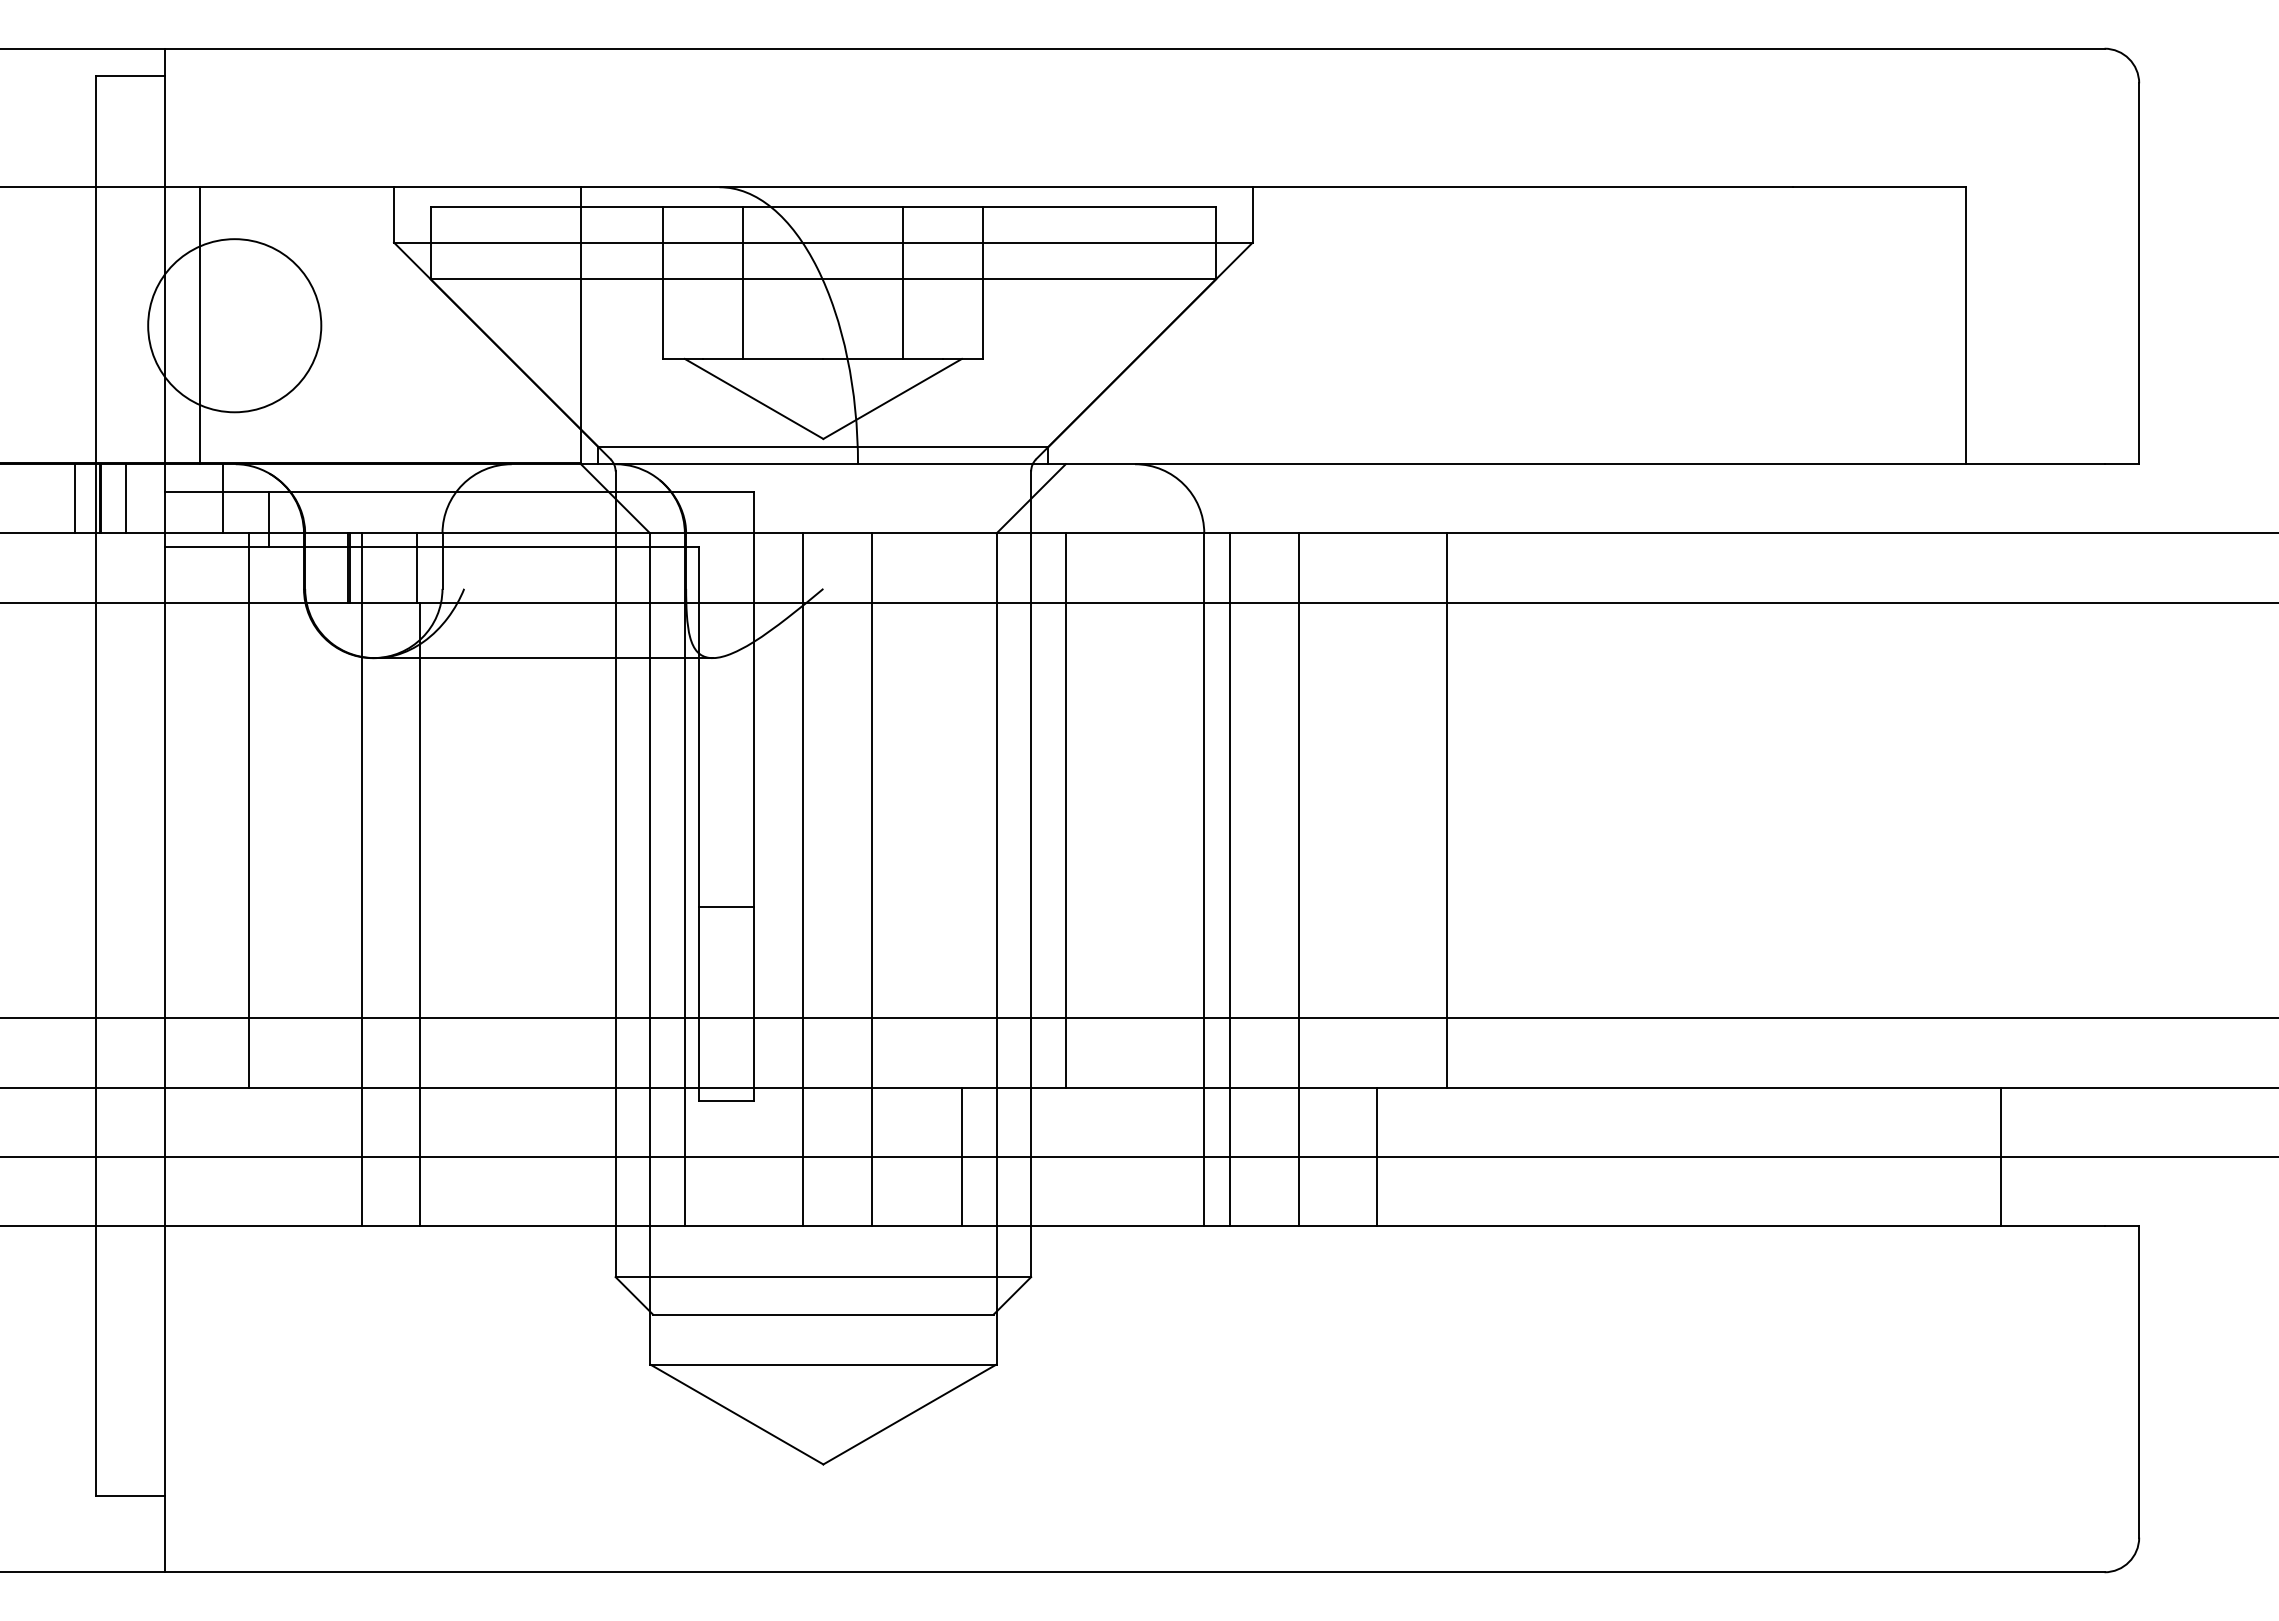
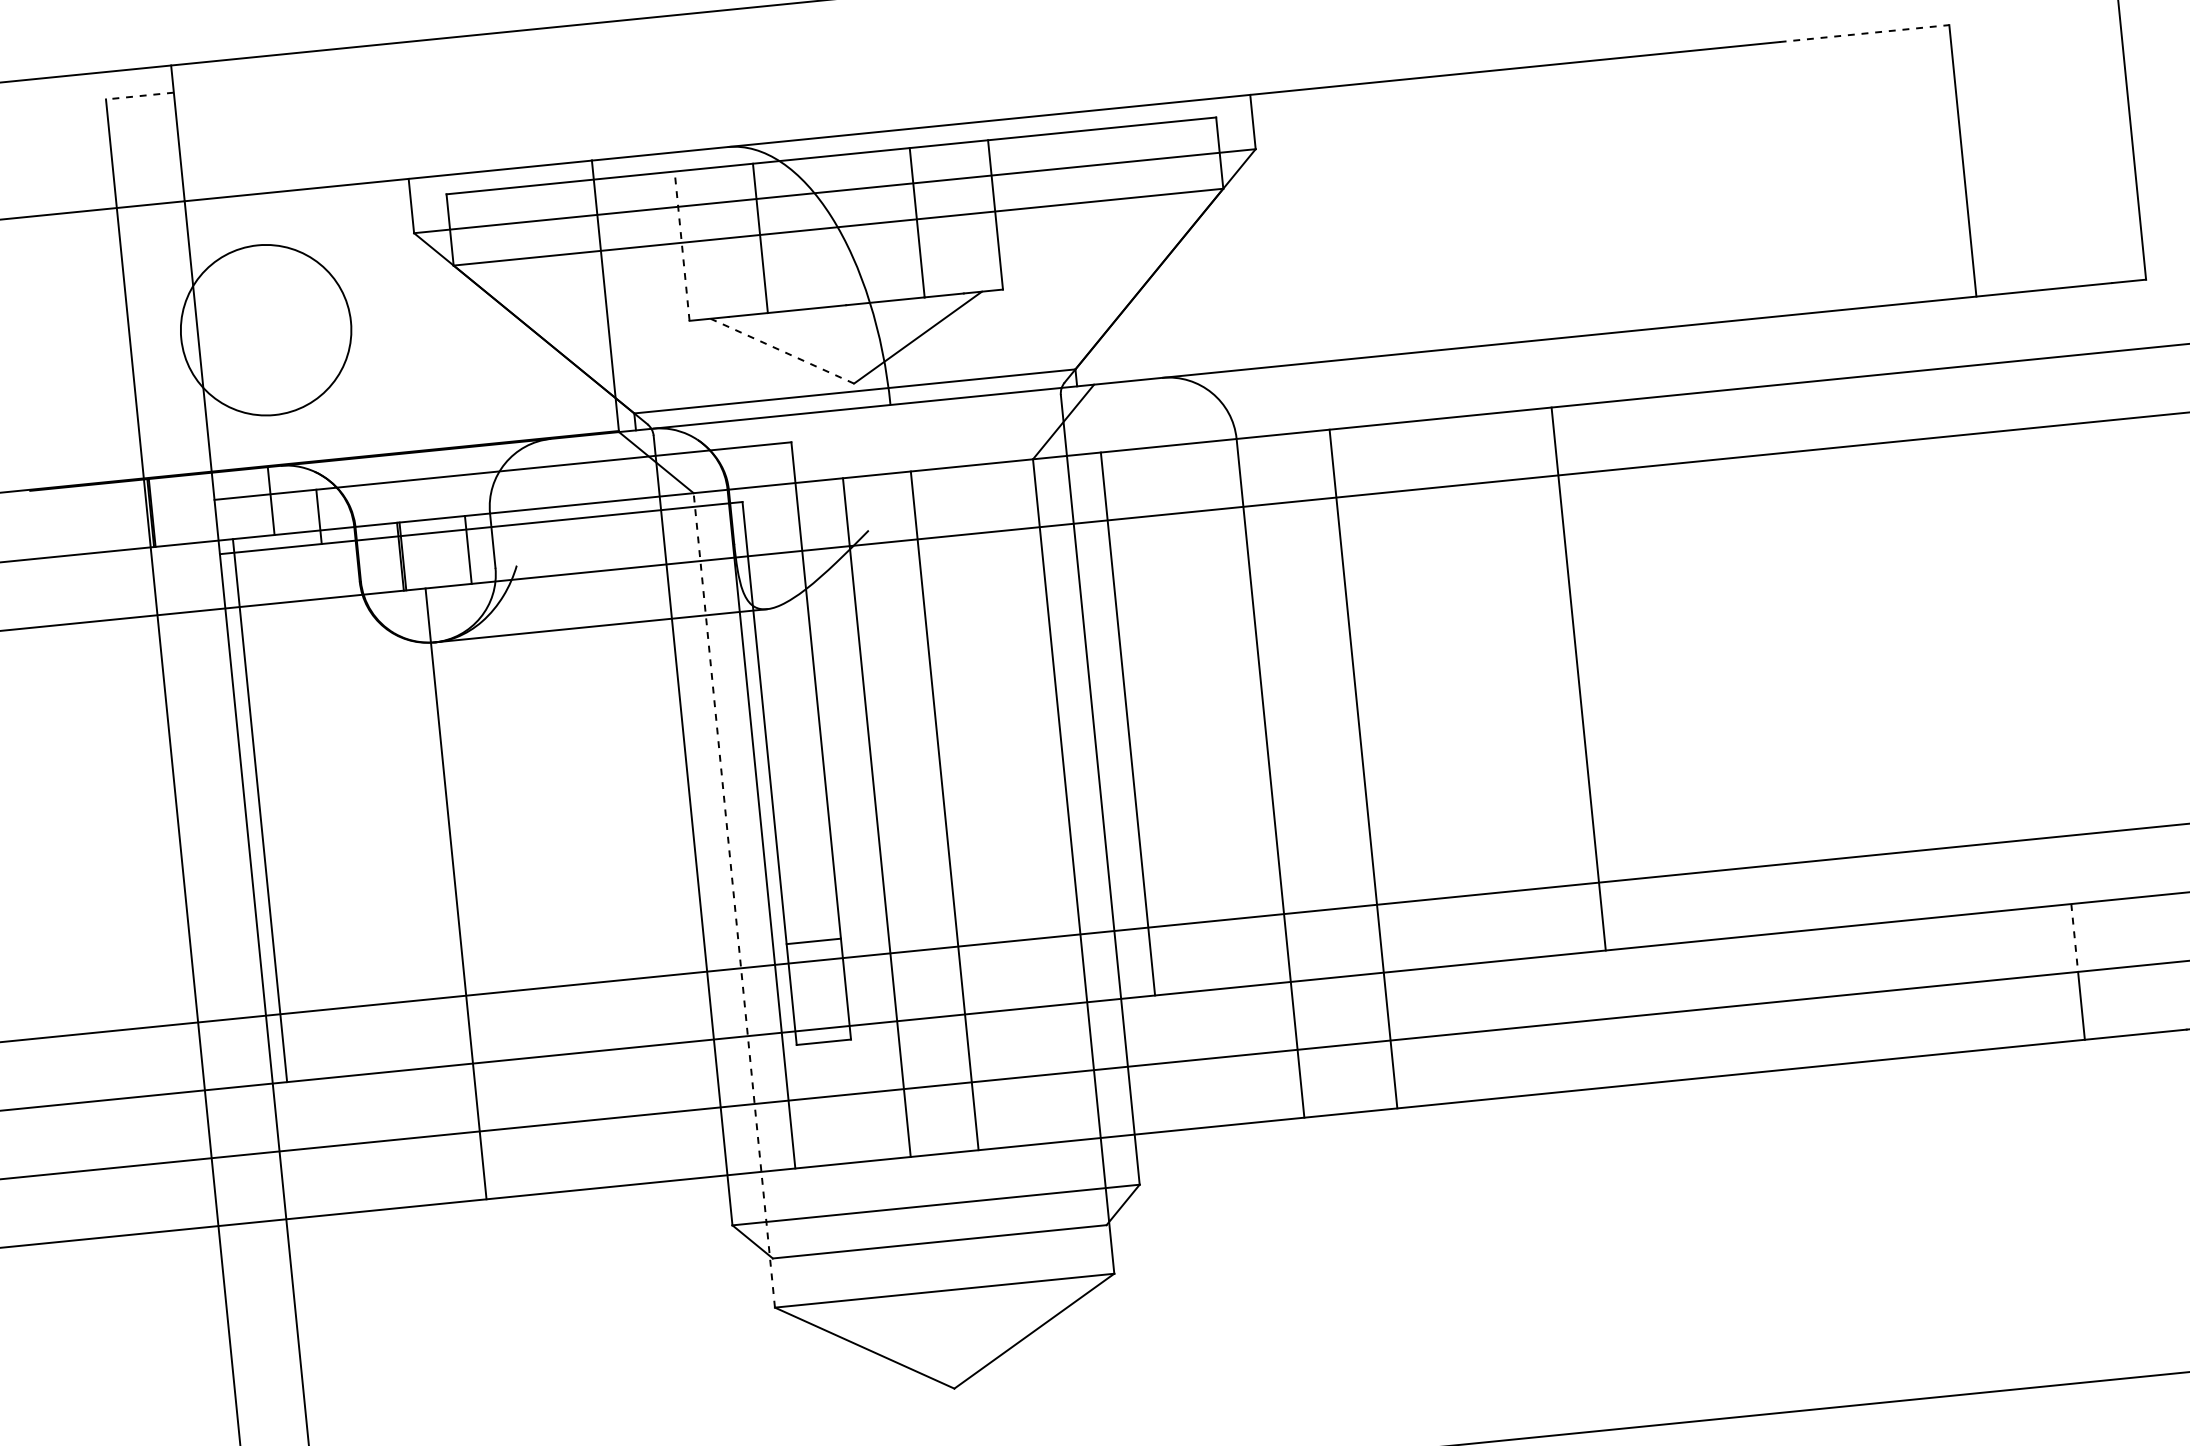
line: (130, 76) -> (139, 96), solid -> dashed
line: (1879, 187) -> (1864, 33), solid -> dashed
line: (663, 282) -> (682, 245), solid -> dashed
line: (200, 325) -> (232, 333), removed
line: (754, 398) -> (782, 350), solid -> dashed
line: (75, 498) -> (126, 515), removed
line: (126, 498) -> (176, 510), removed
line: (249, 810) -> (260, 810), moved
line: (1446, 810) -> (1578, 679), moved
line: (362, 879) -> (445, 860), removed
line: (1229, 879) -> (1295, 775), removed
line: (726, 907) -> (813, 941), moved
line: (419, 914) -> (455, 894), moved
line: (650, 949) -> (734, 900), solid -> dashed
line: (2000, 1122) -> (2074, 938), solid -> dashed
line: (961, 1156) -> (1059, 1073), removed
line: (1377, 1156) -> (1467, 1032), removed

